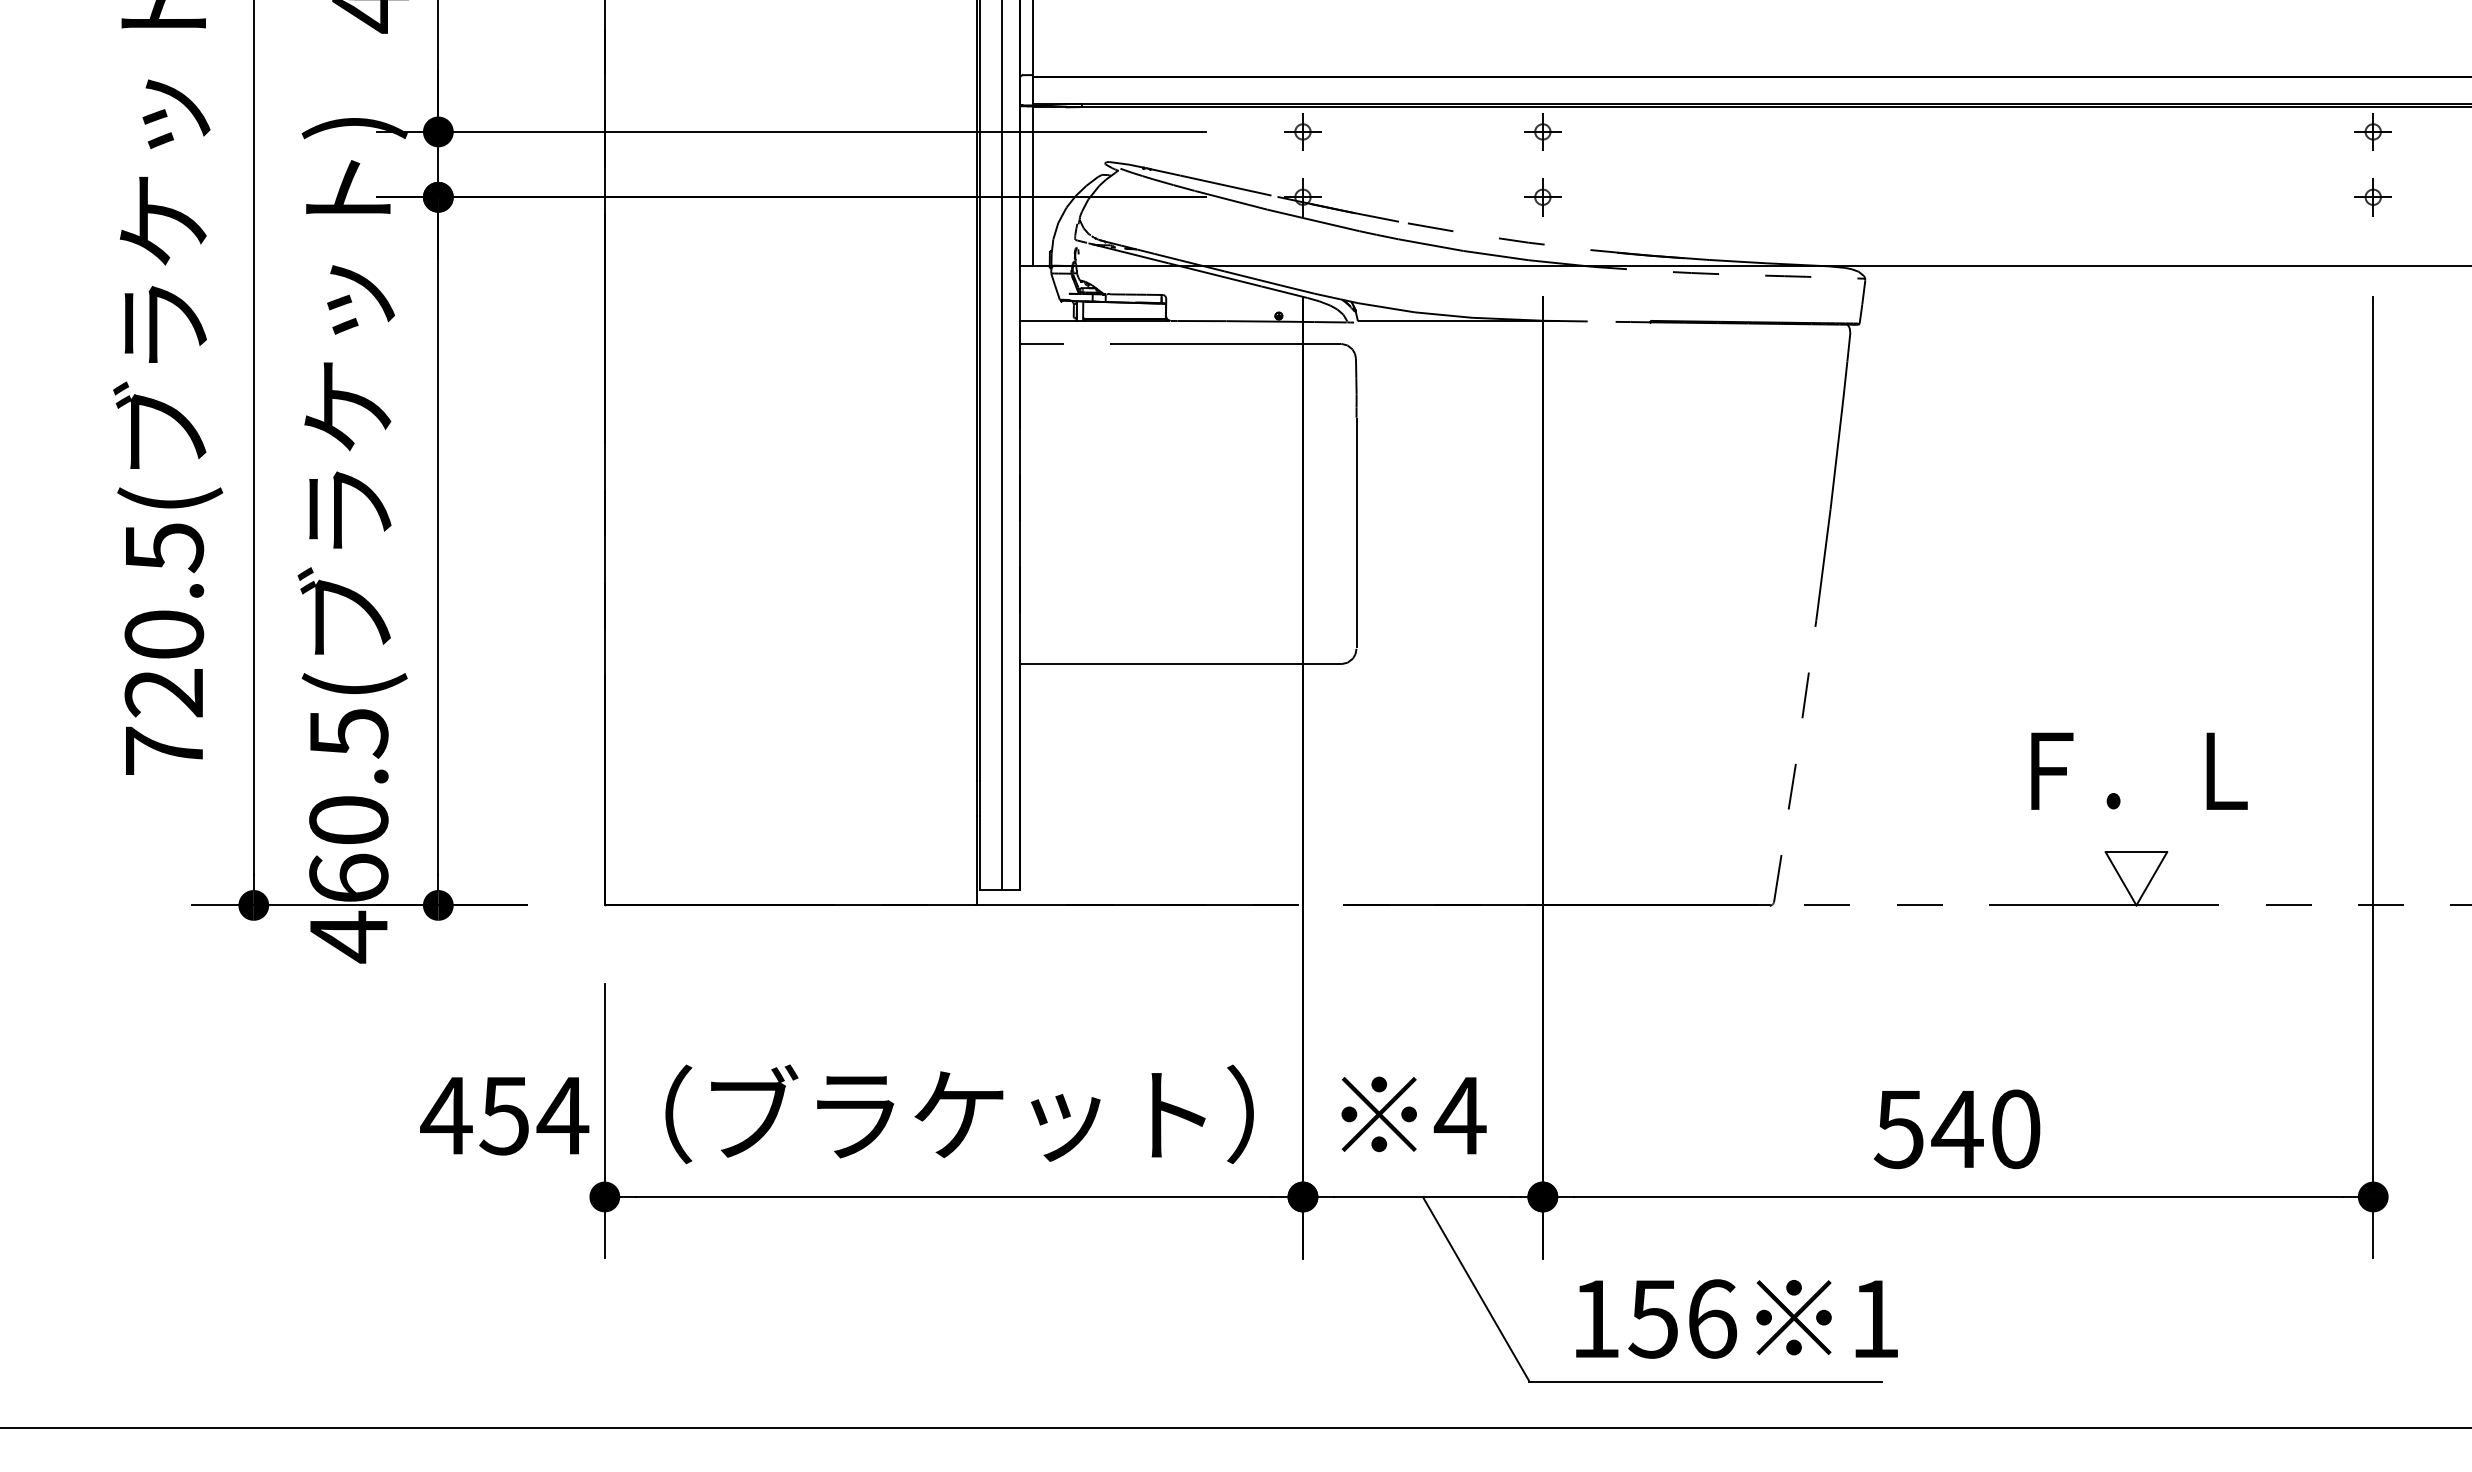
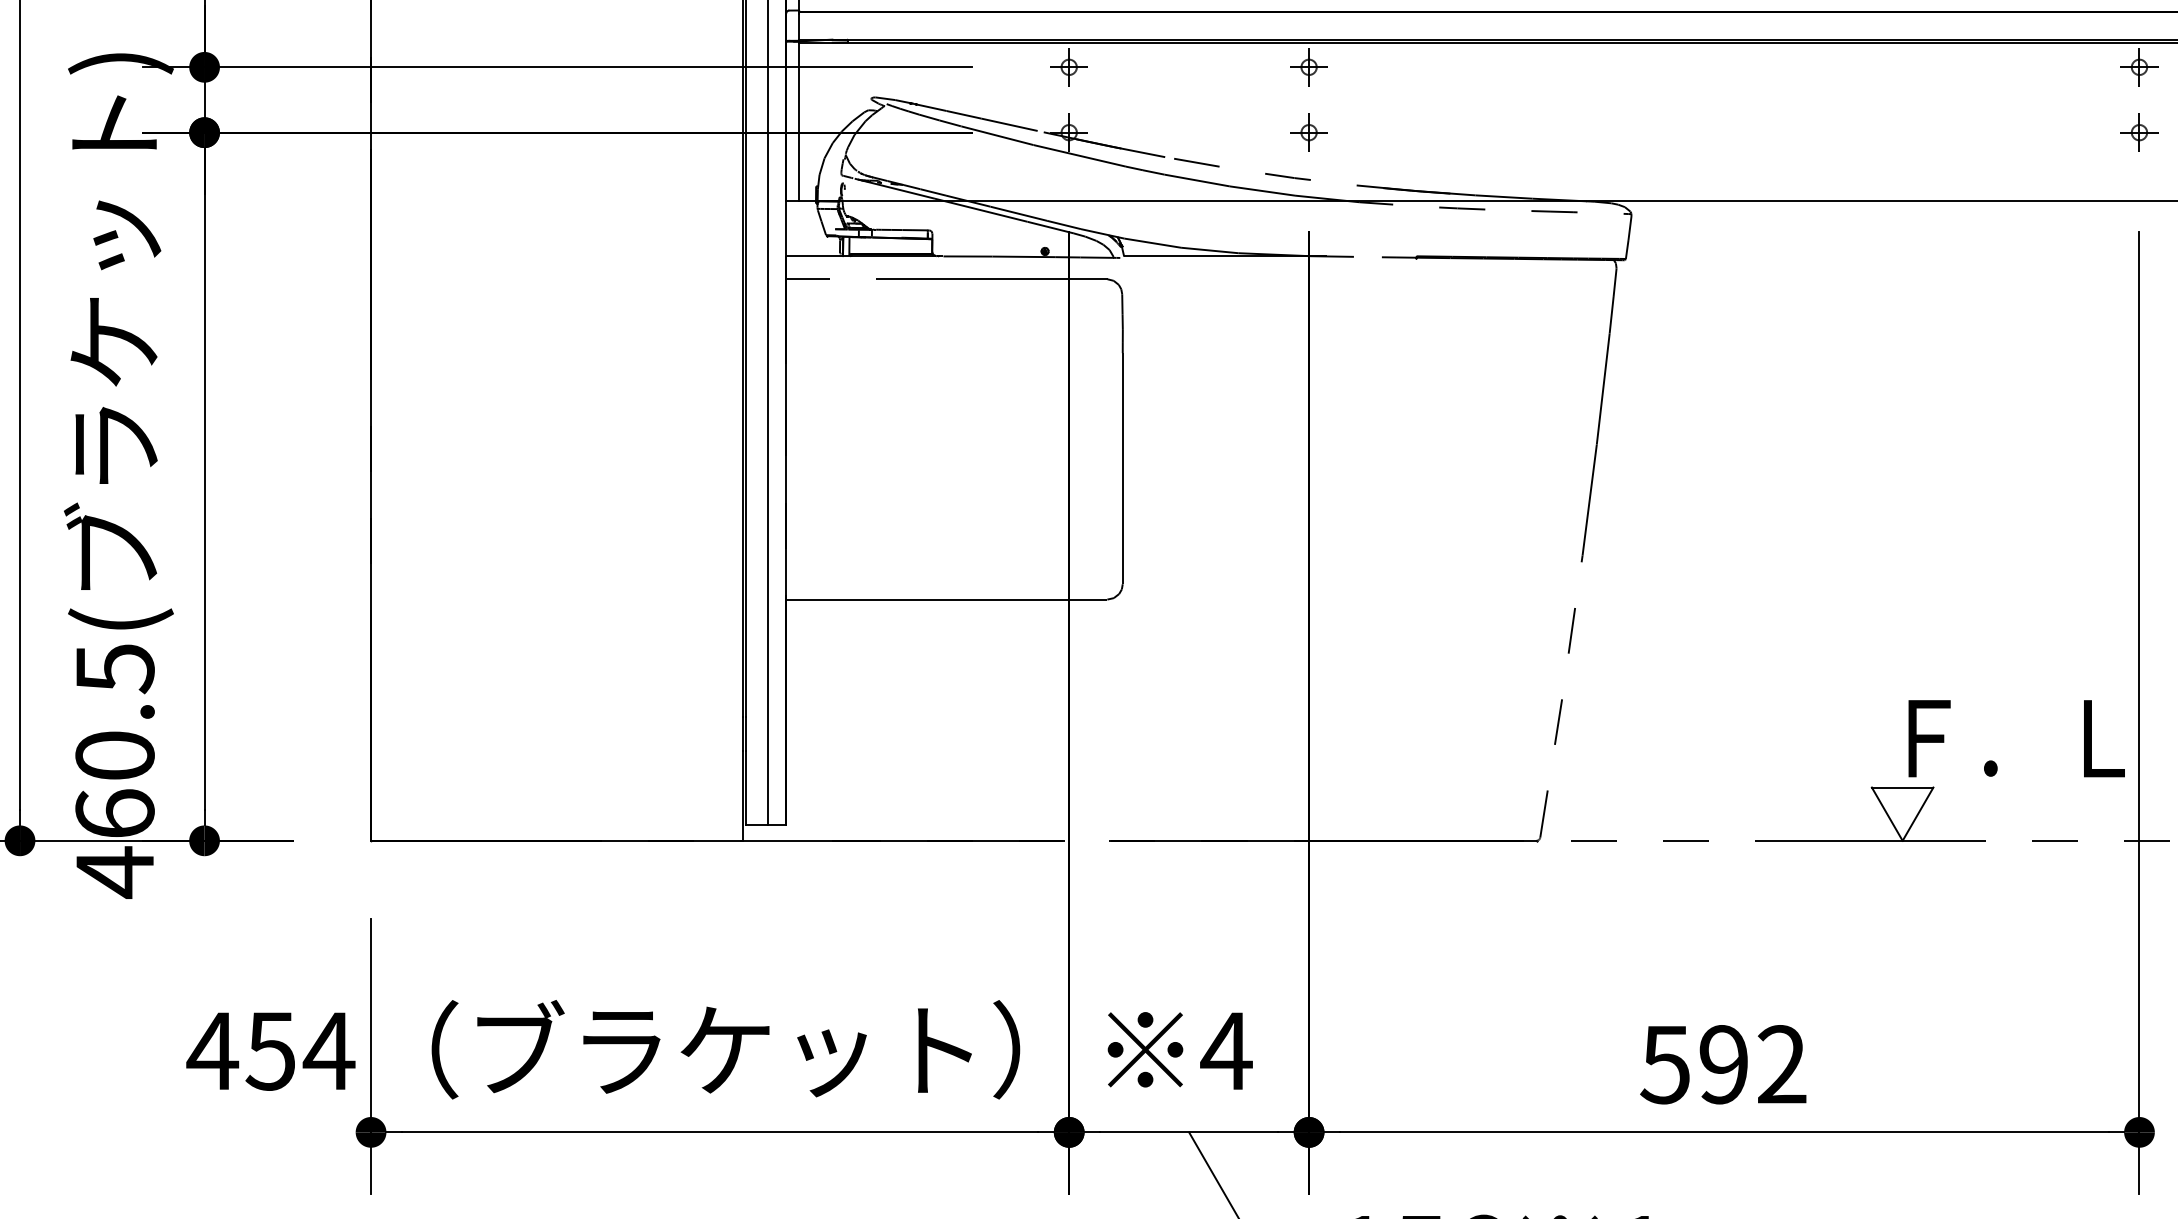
text: (2139, 770) -> (2016, 737), moved
text: (1985, 1129) -> (1751, 1064), 540 -> 592

